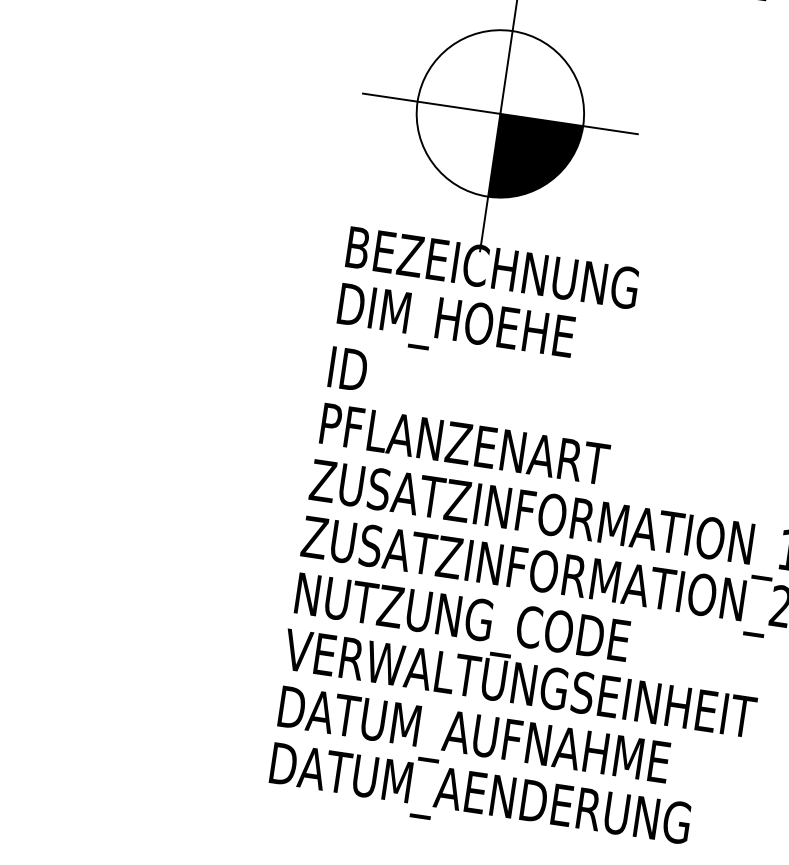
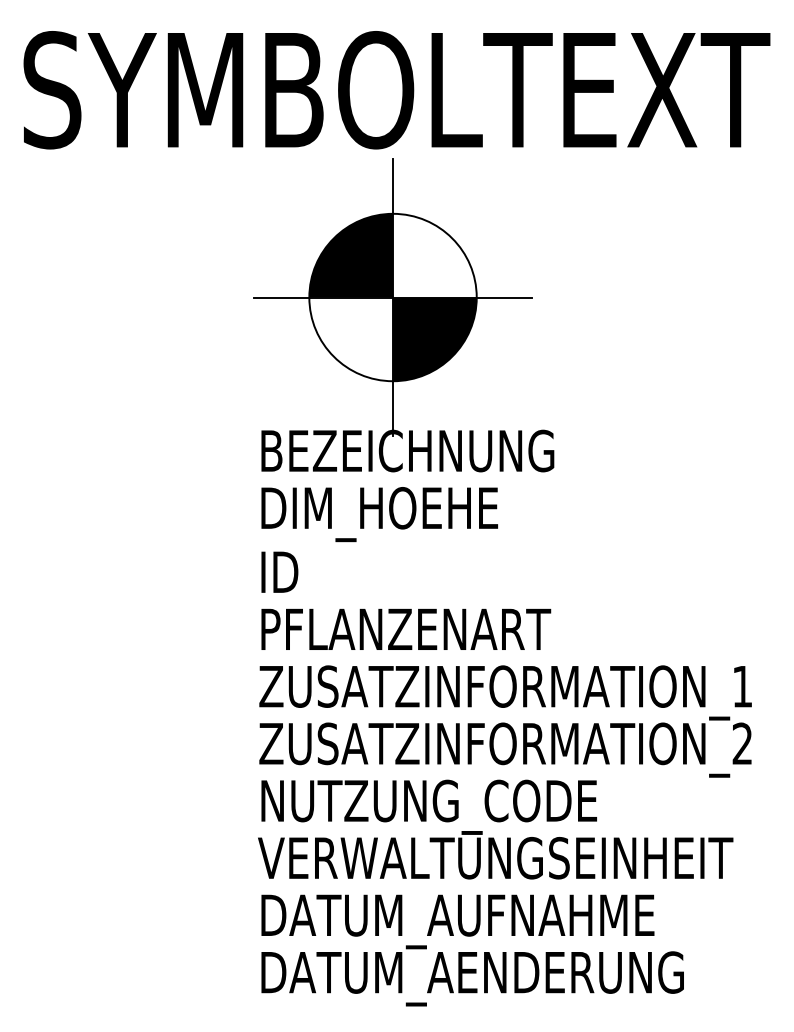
fill: (465, 66) -> (351, 255), added

